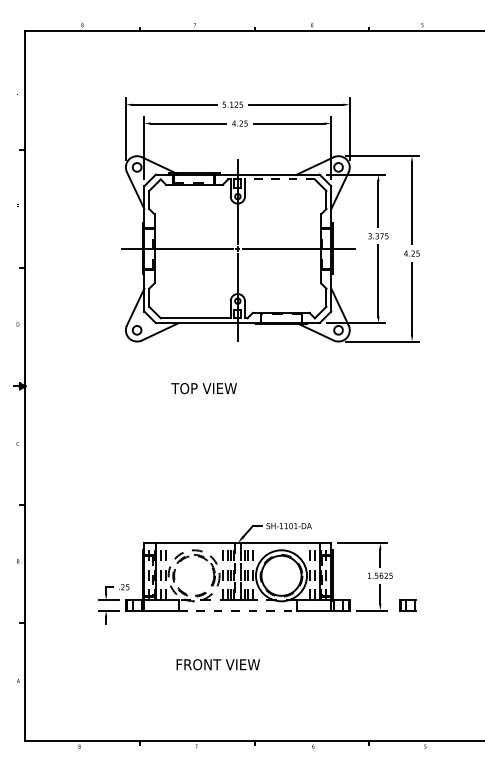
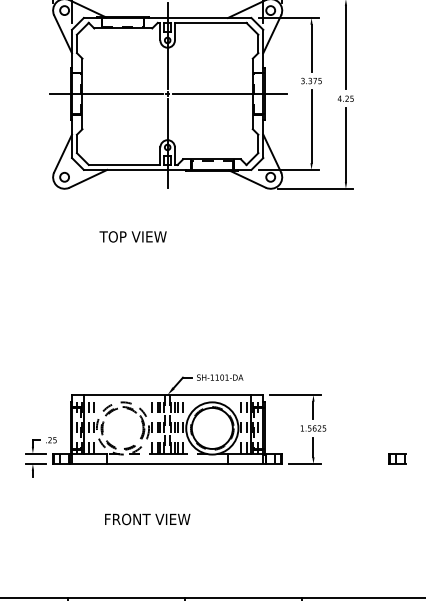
line: (279, 179) -> (210, 22), dashed -> solid
part: (407, 605) -> (397, 458), moved
line: (238, 610) -> (168, 463), dashed -> solid

